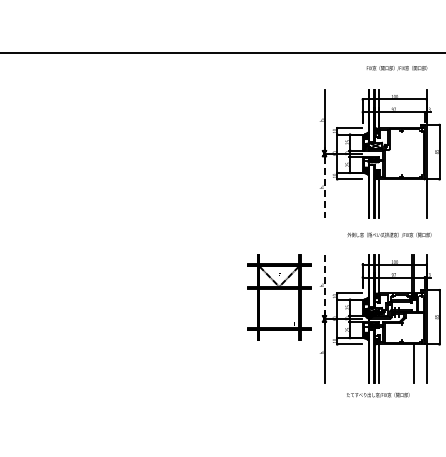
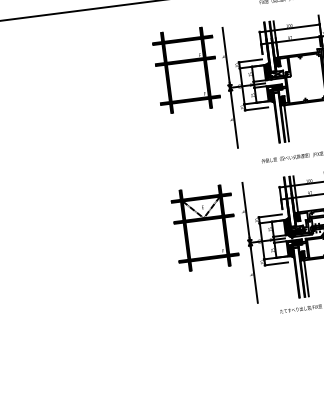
part: (280, 129) -> (186, 70), added
line: (324, 187) -> (234, 119), dashed -> solid
line: (324, 285) -> (246, 211), dashed -> solid

